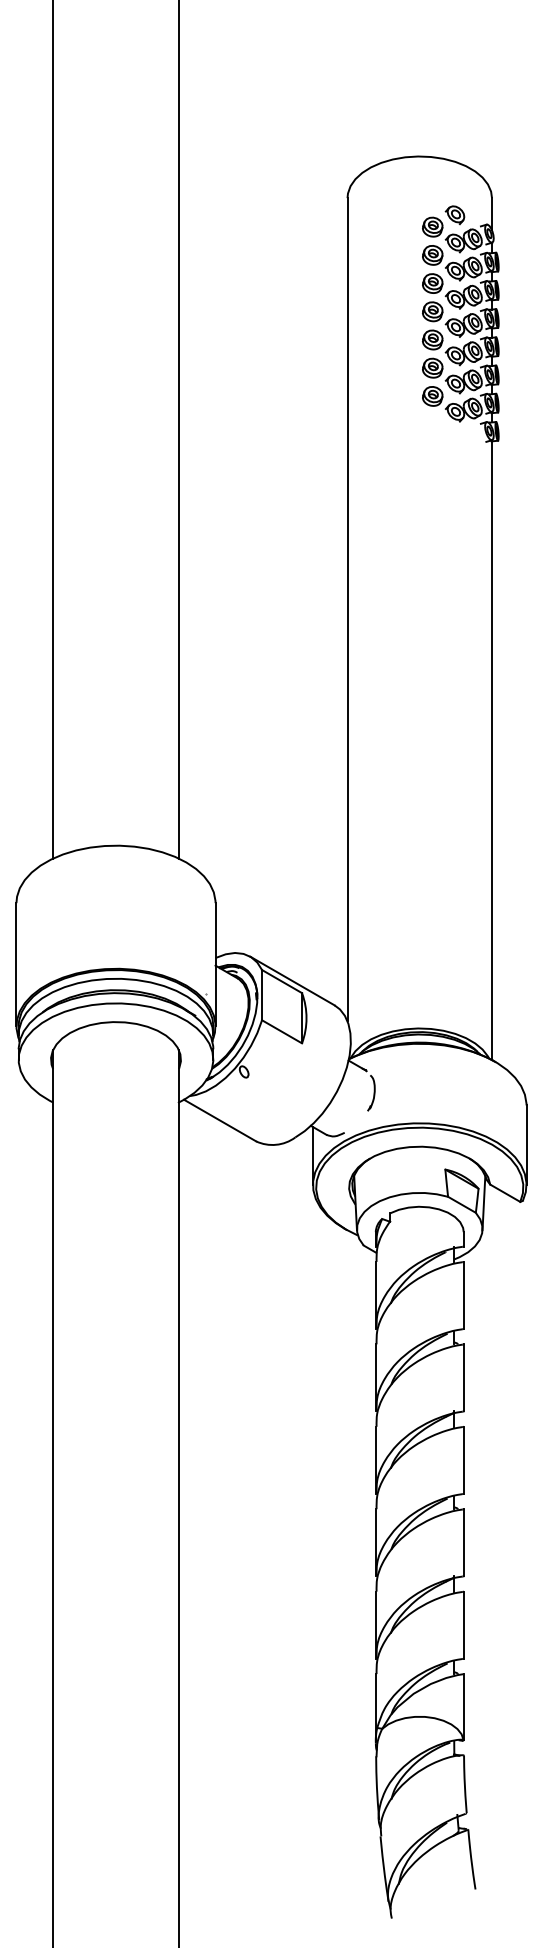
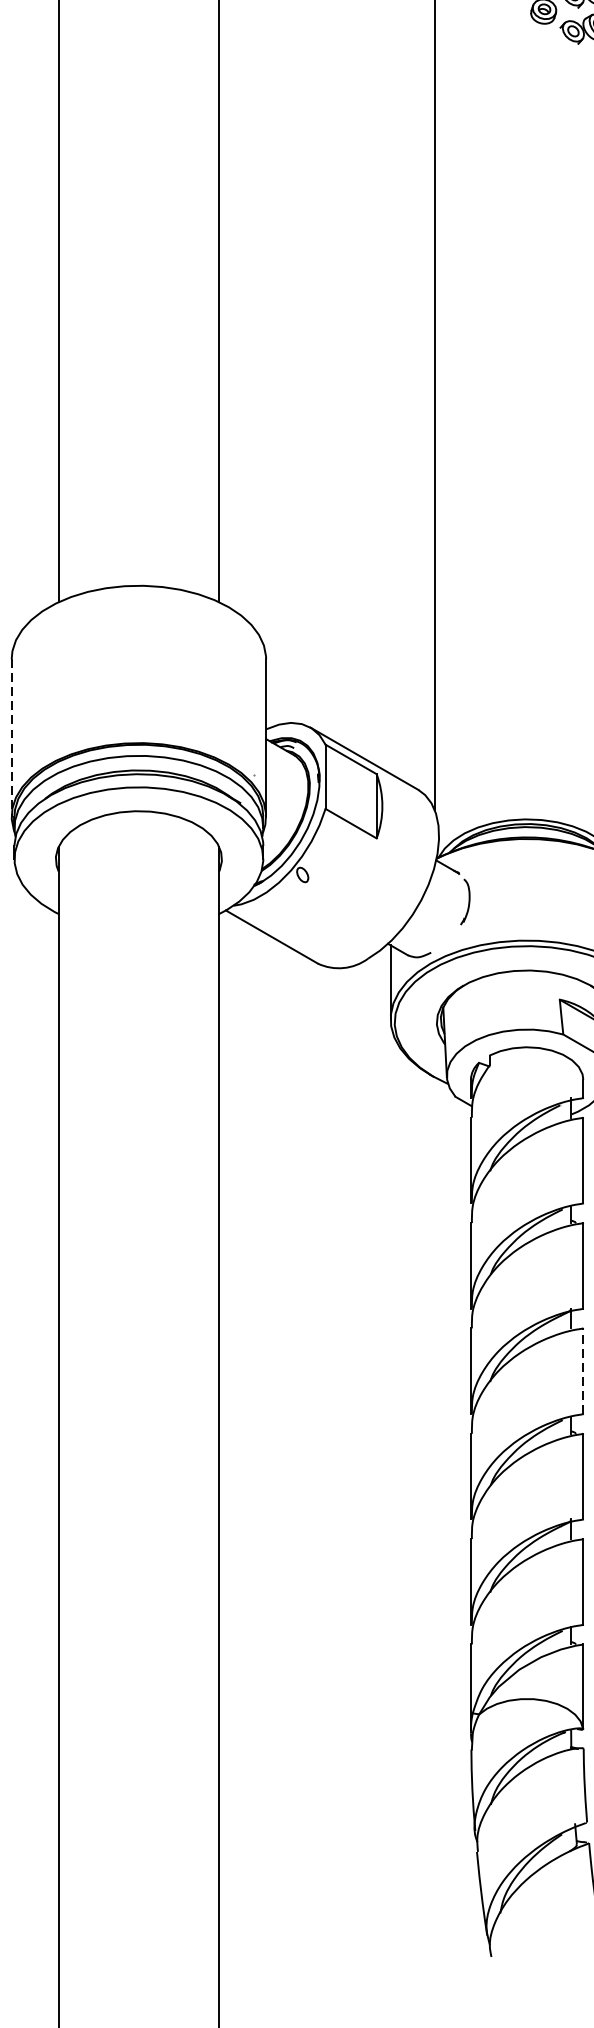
line: (16, 964) -> (11, 737), solid -> dashed
line: (463, 1460) -> (583, 1371), solid -> dashed

